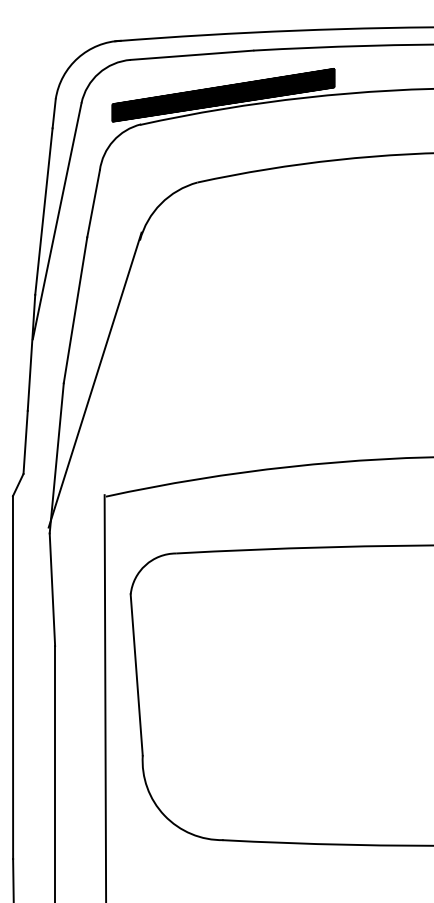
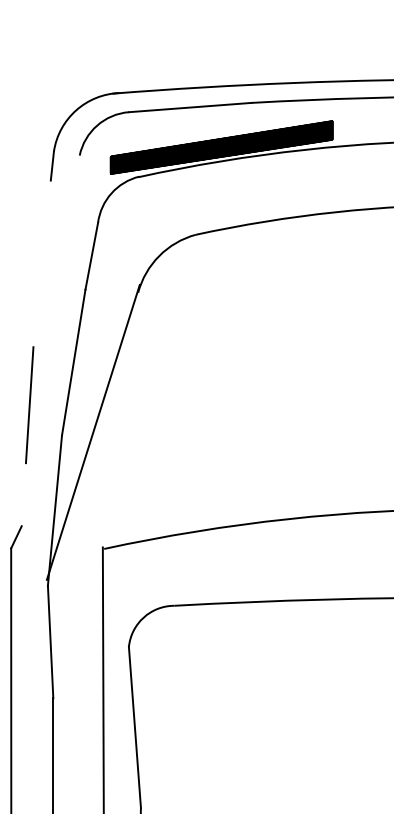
line: (43, 211) -> (41, 263), removed
line: (56, 221) -> (54, 273), removed
line: (25, 441) -> (23, 493), removed

